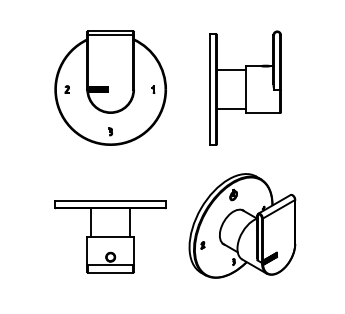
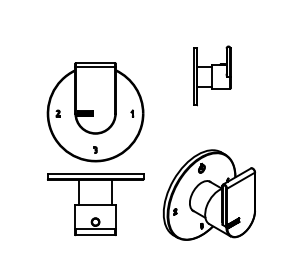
part: (110, 87) -> (95, 111), moved
part: (245, 87) -> (212, 75), size x0.6

